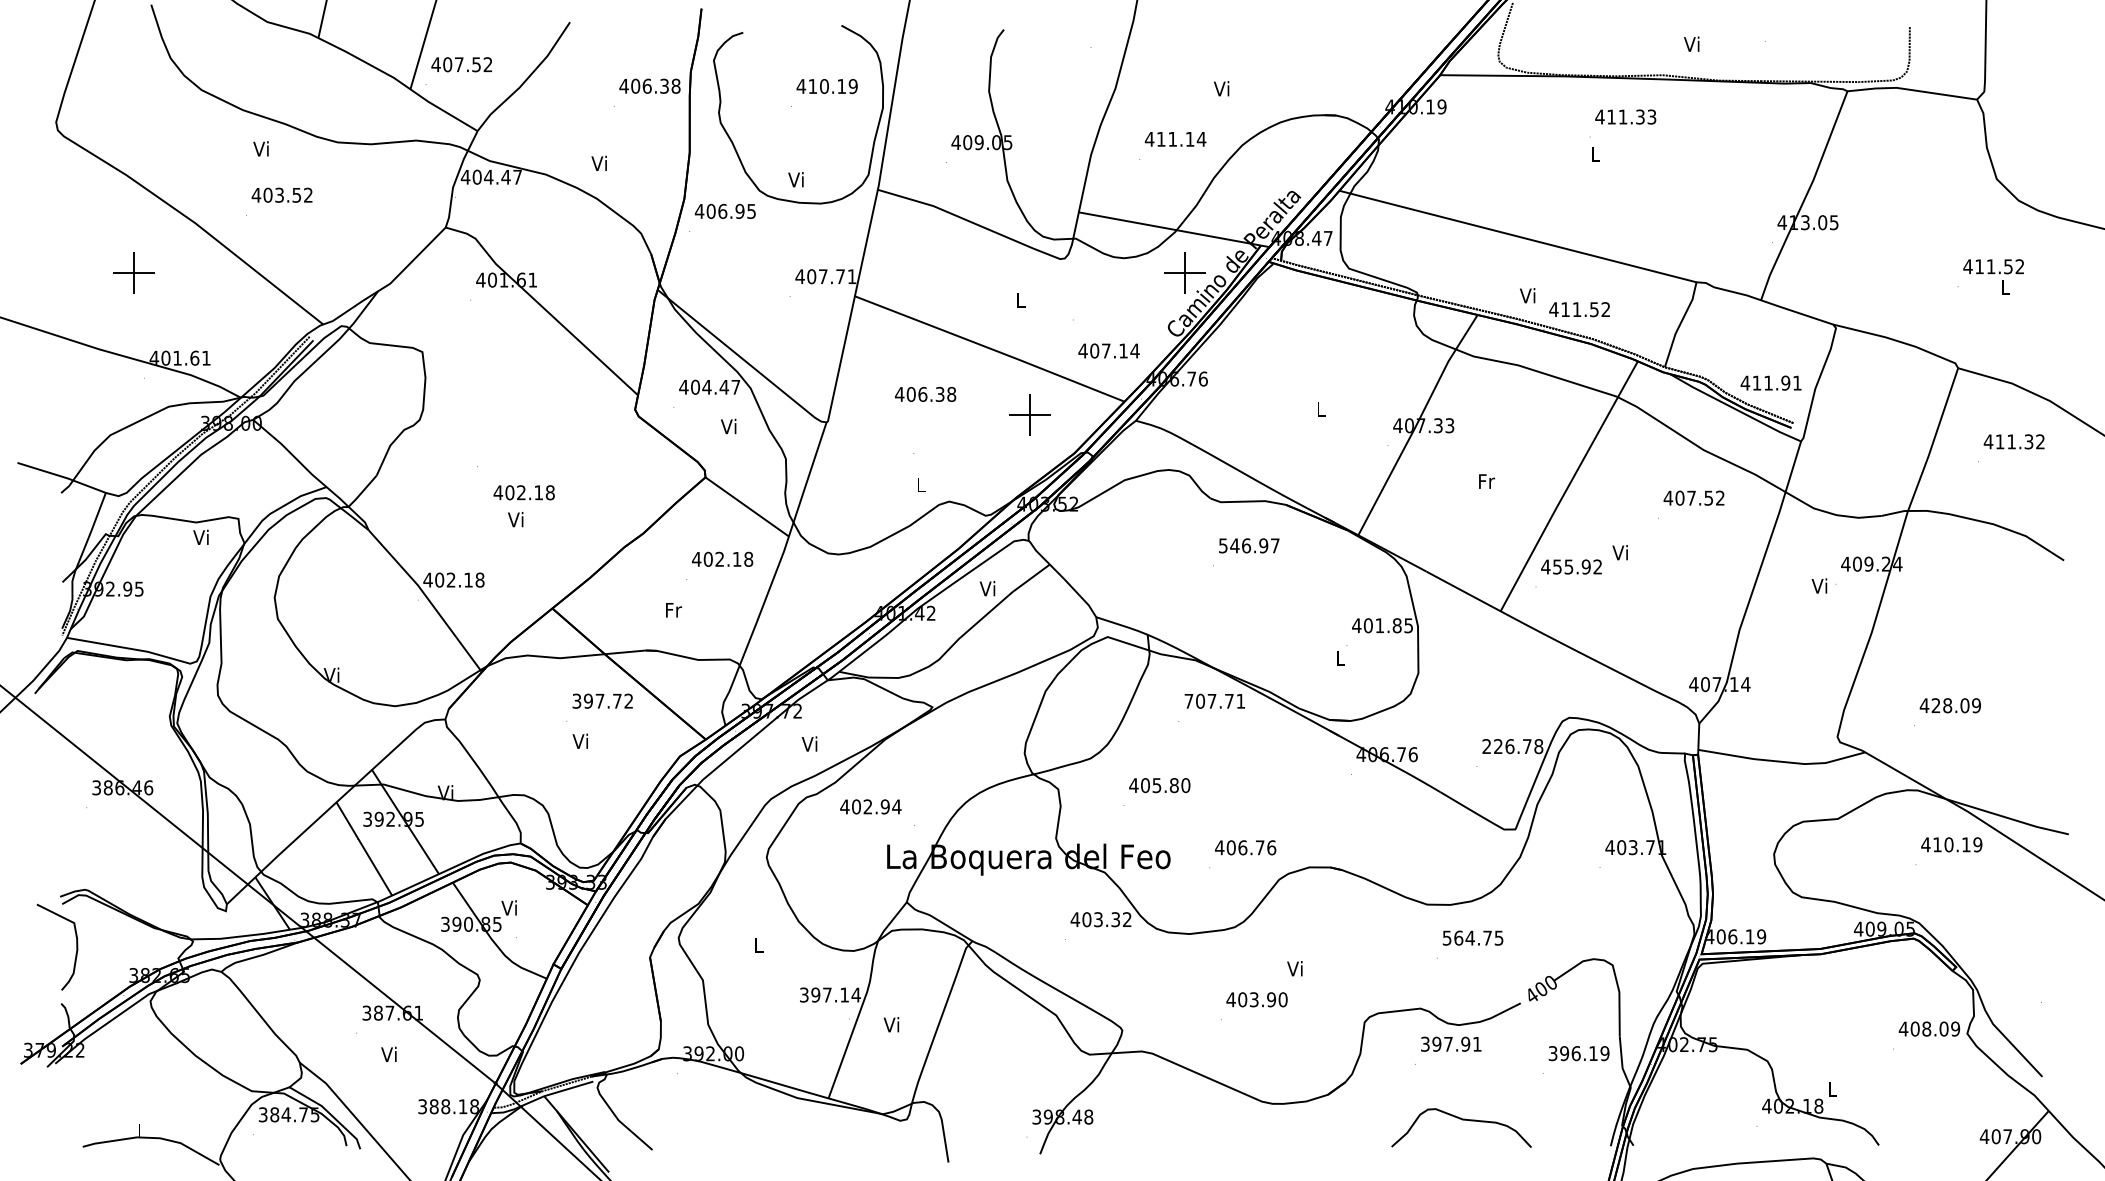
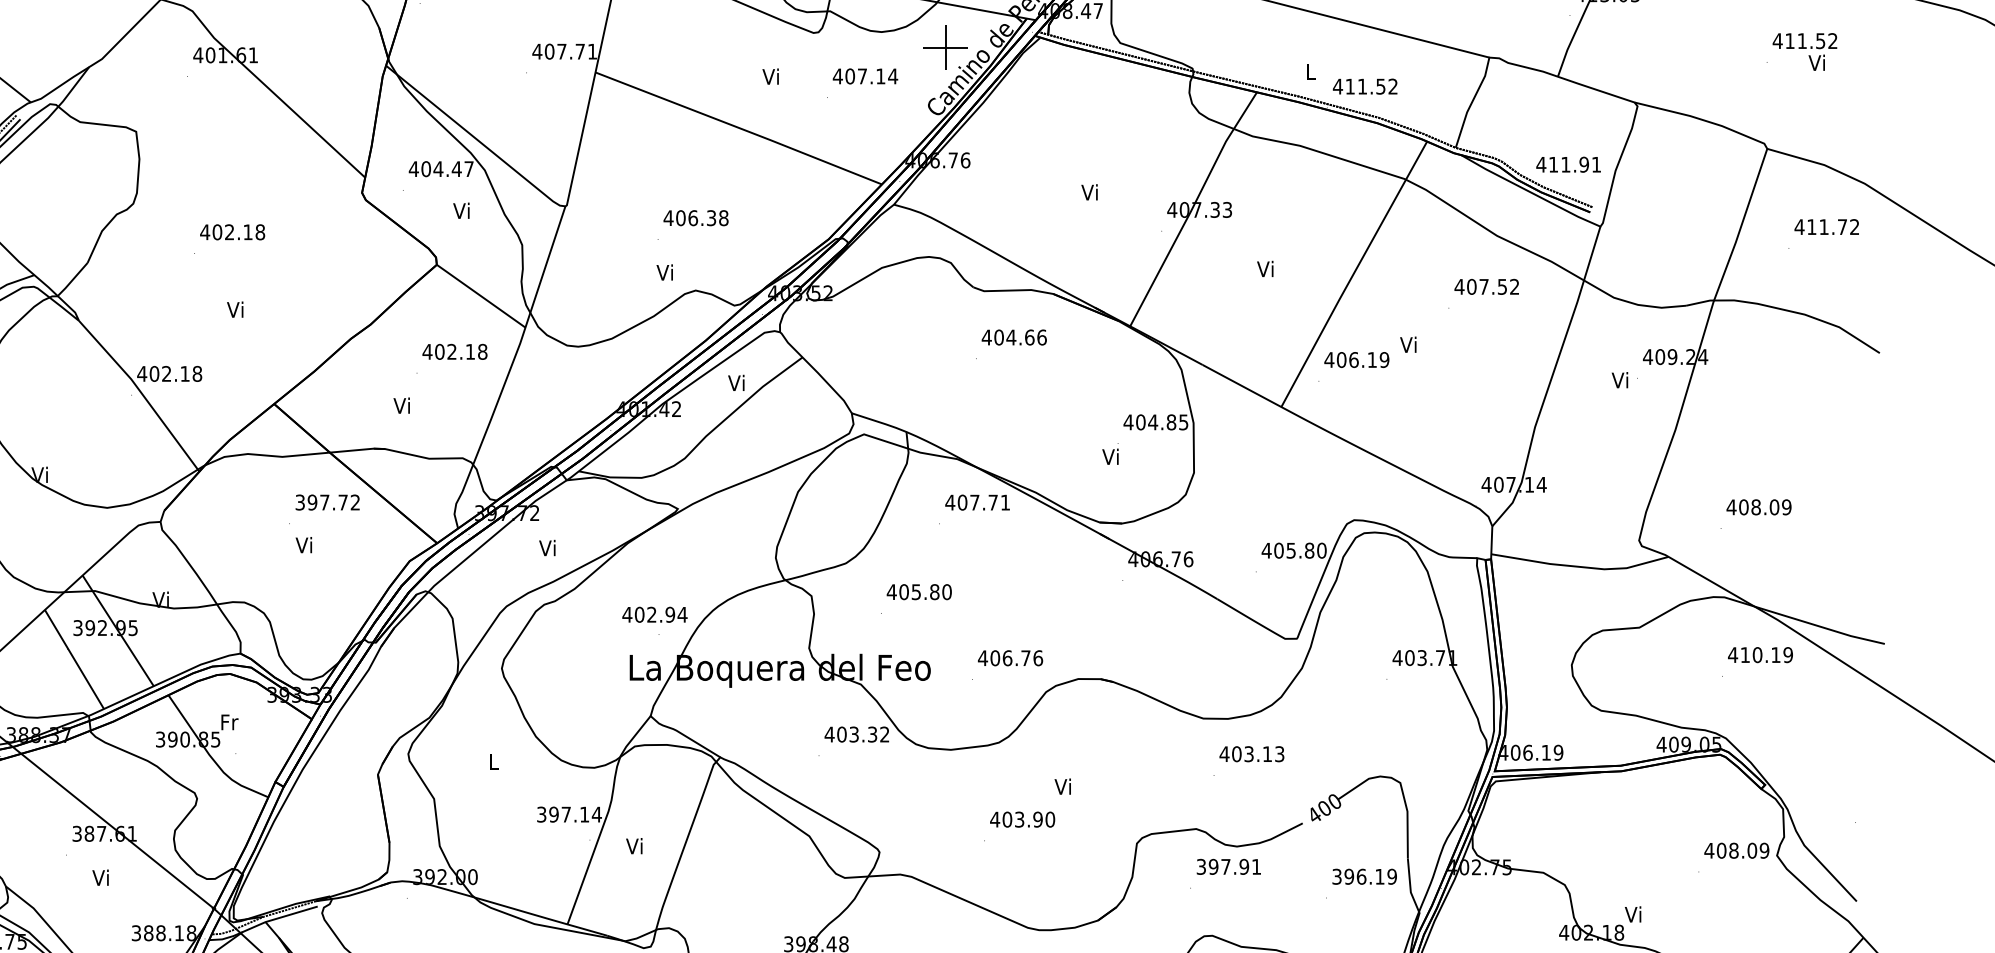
text: (2004, 286) -> (1816, 62), L -> Vi
text: (1527, 295) -> (1309, 71), Vi -> L
text: (1019, 299) -> (770, 75), L -> Vi
text: (1108, 350) -> (864, 75), moved
text: (925, 393) -> (695, 217), moved
text: (1319, 408) -> (1088, 191), L -> Vi
part: (1029, 414) -> (780, 198), removed
text: (2028, 441) -> (1841, 226), 411.32 -> 411.72
text: (1486, 480) -> (1266, 268), Fr -> Vi
text: (919, 484) -> (664, 272), L -> Vi
text: (523, 492) -> (231, 232), moved
text: (1248, 545) -> (1013, 337), 546.97 -> 404.66
text: (1577, 566) -> (1362, 359), 455.92 -> 406.19
text: (673, 609) -> (402, 405), Fr -> Vi
text: (1379, 625) -> (1152, 422), 401.85 -> 404.85
text: (1339, 657) -> (1110, 456), L -> Vi
text: (1188, 701) -> (949, 502), 707.71 -> 407.71
text: (1935, 705) -> (1743, 507), 428.09 -> 408.09
text: (1512, 746) -> (1293, 550), 226.78 -> 405.80
text: (870, 806) -> (654, 614), moved
text: (509, 907) -> (228, 721), Vi -> Fr
text: (1472, 937) -> (1251, 753), 564.75 -> 403.13
text: (1831, 1088) -> (1632, 913), L -> Vi

